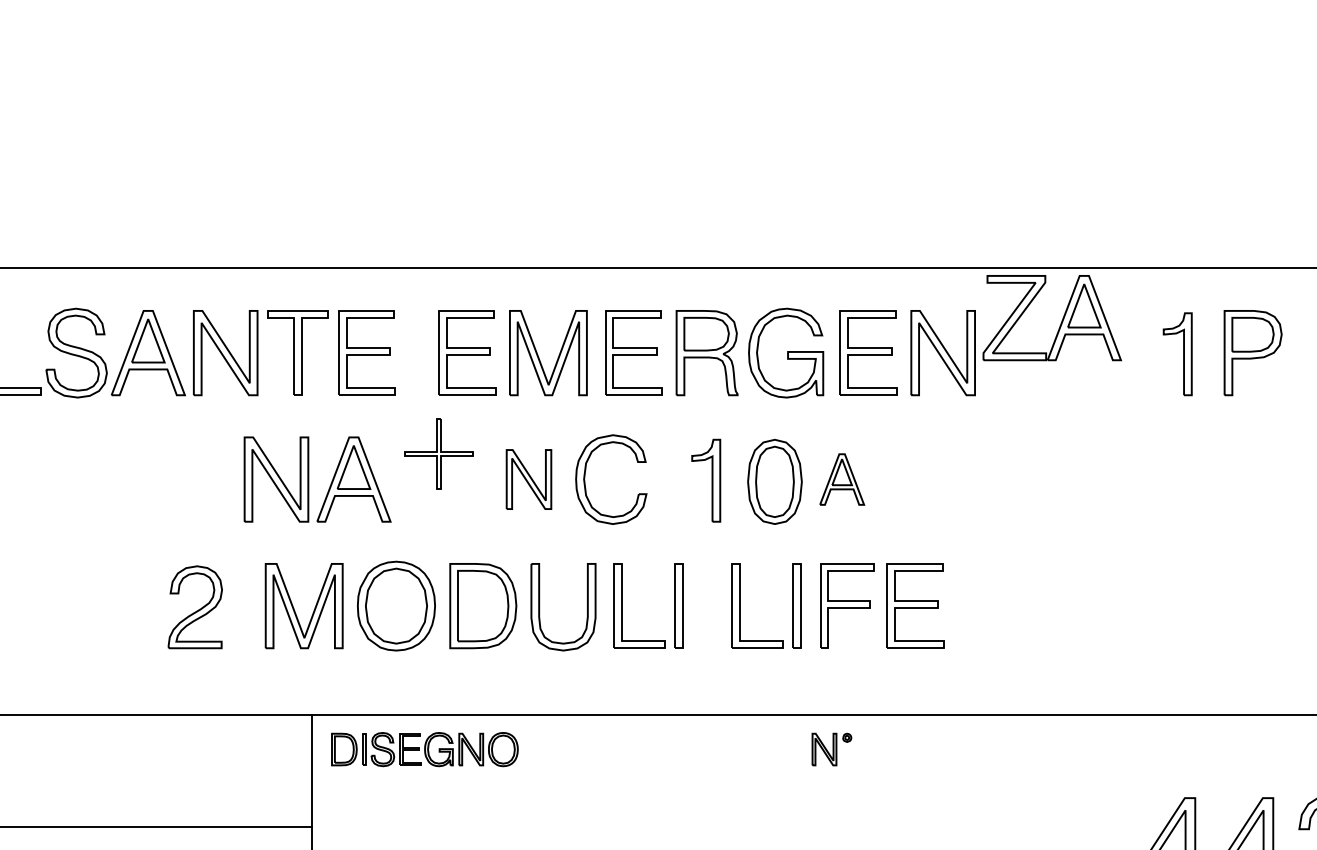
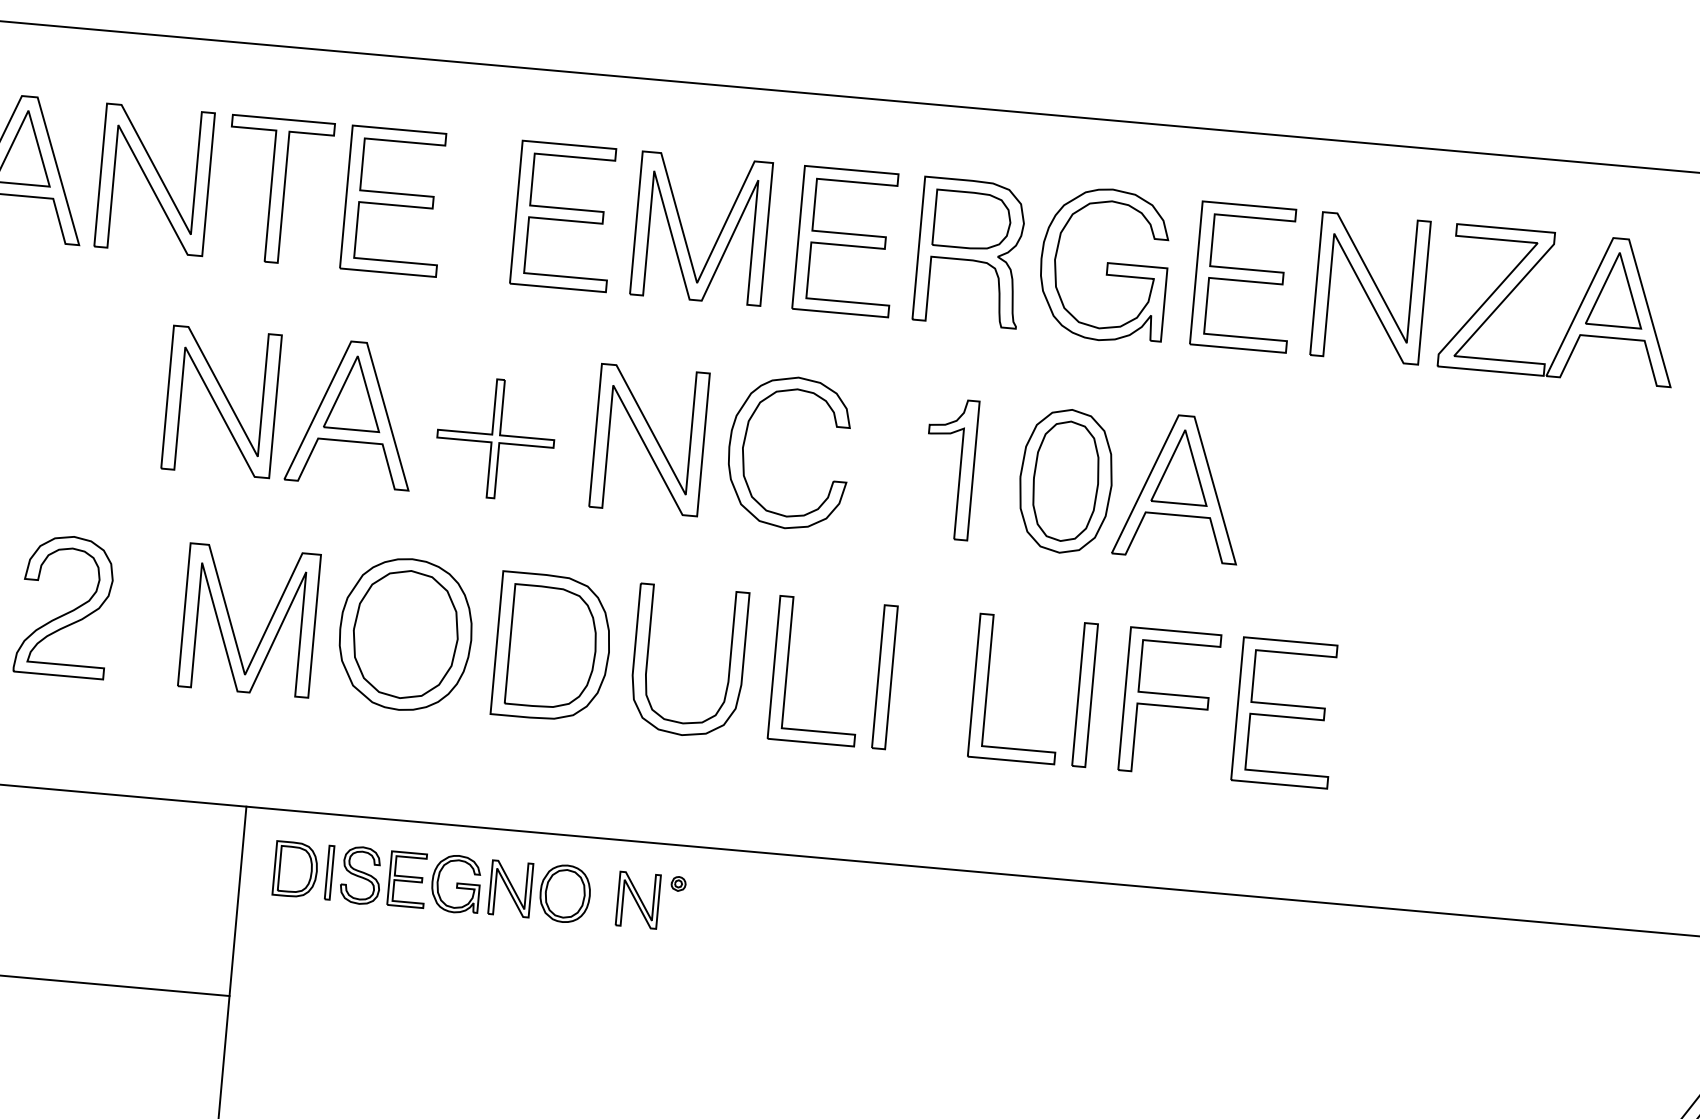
part: (1061, 320) -> (1575, 310), moved
part: (438, 453) -> (495, 438), moved
part: (528, 479) -> (648, 439), size x1.43
part: (841, 479) -> (1179, 487), size x1.67
part: (831, 749) -> (650, 901), moved

